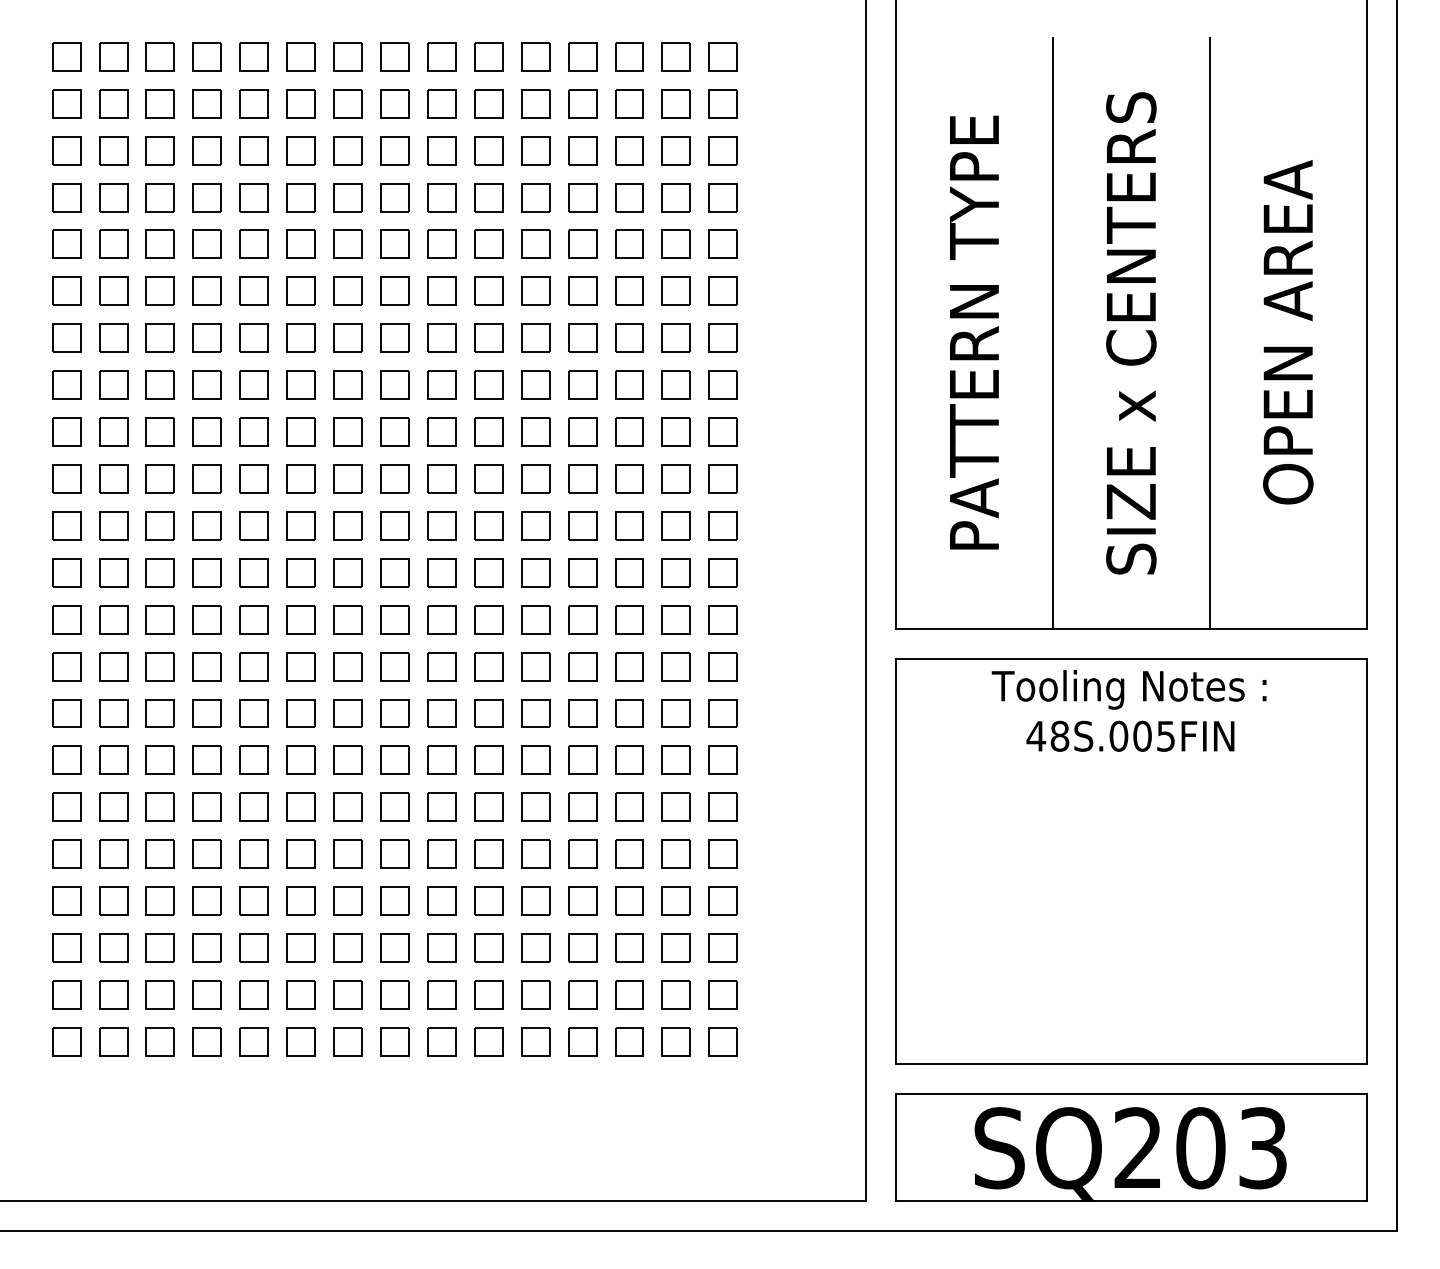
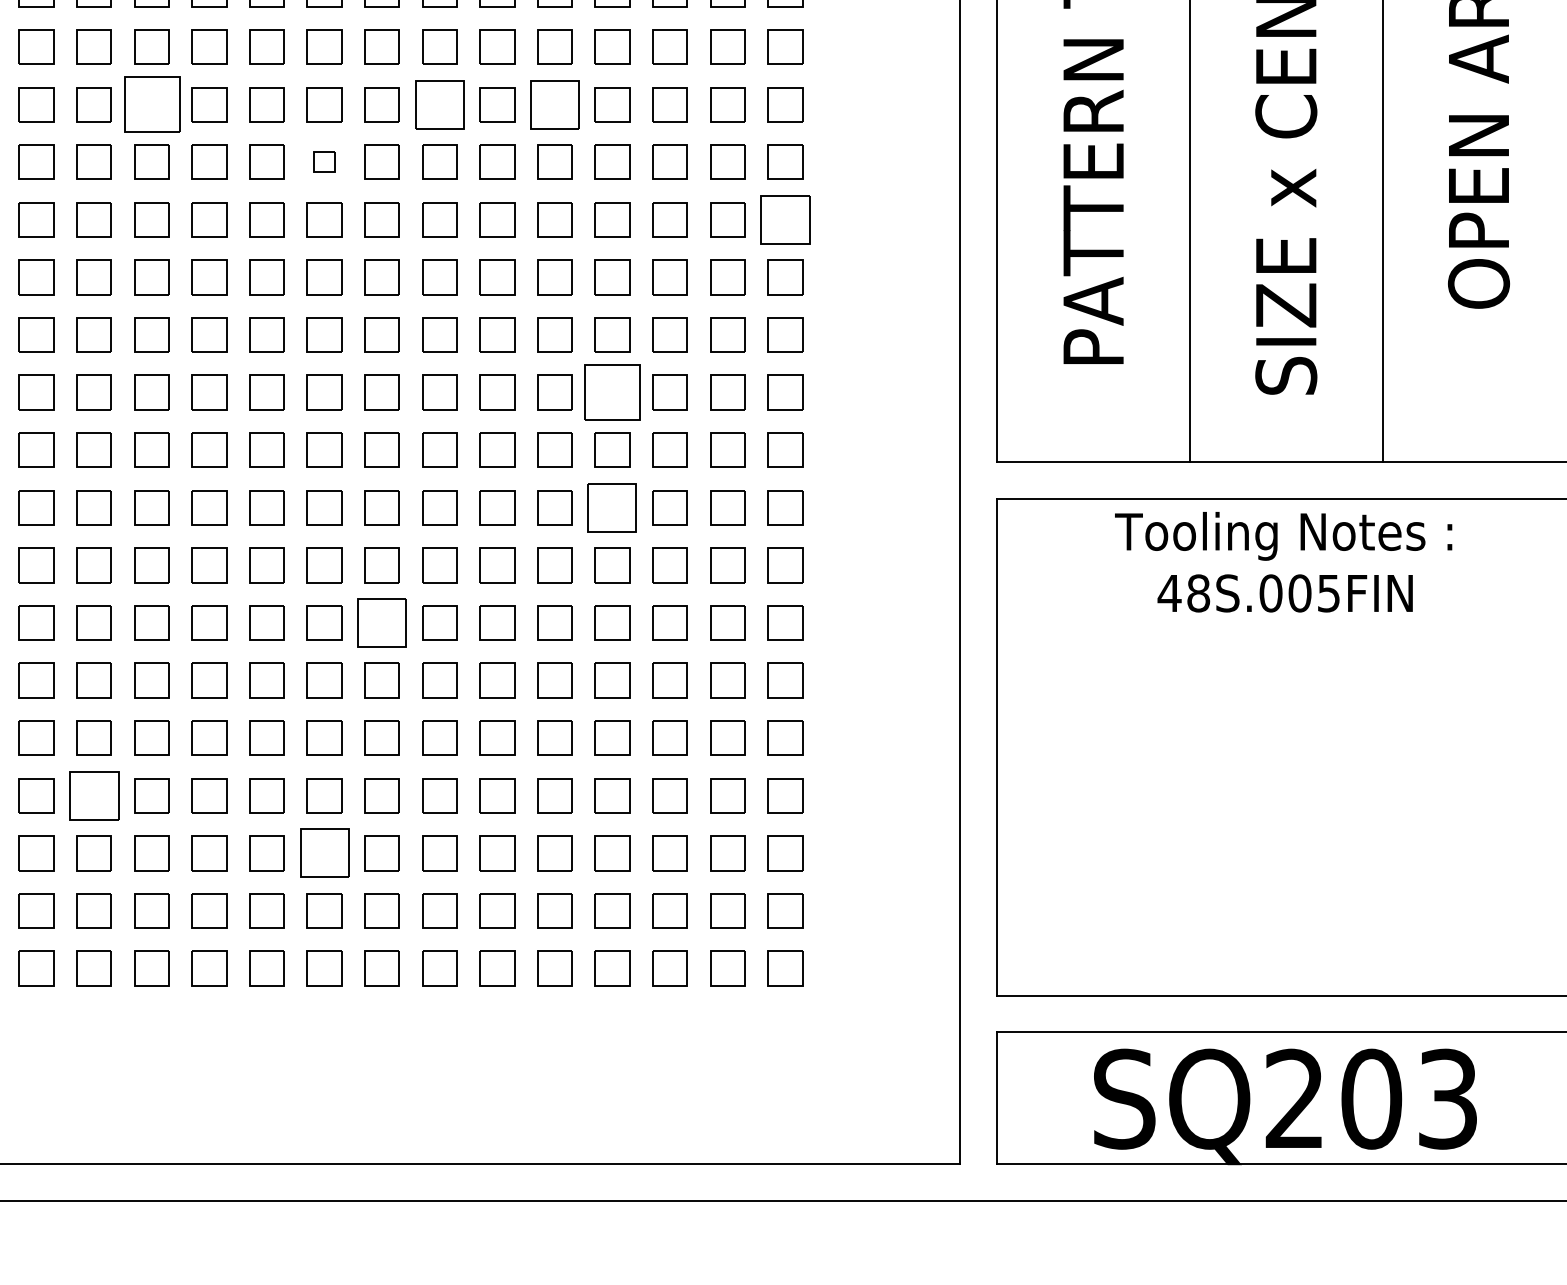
part: (206, 337) -> (150, 103), size x1.6
part: (441, 337) -> (439, 103), size x1.4
part: (535, 337) -> (554, 103), size x1.4
part: (347, 384) -> (323, 161), size x0.6
part: (722, 431) -> (784, 219), size x1.4
part: (582, 572) -> (612, 392), size x1.6
part: (582, 666) -> (612, 507), size x1.4
part: (394, 759) -> (381, 621), size x1.4
part: (159, 900) -> (93, 795), size x1.4
part: (347, 947) -> (323, 852), size x1.4

